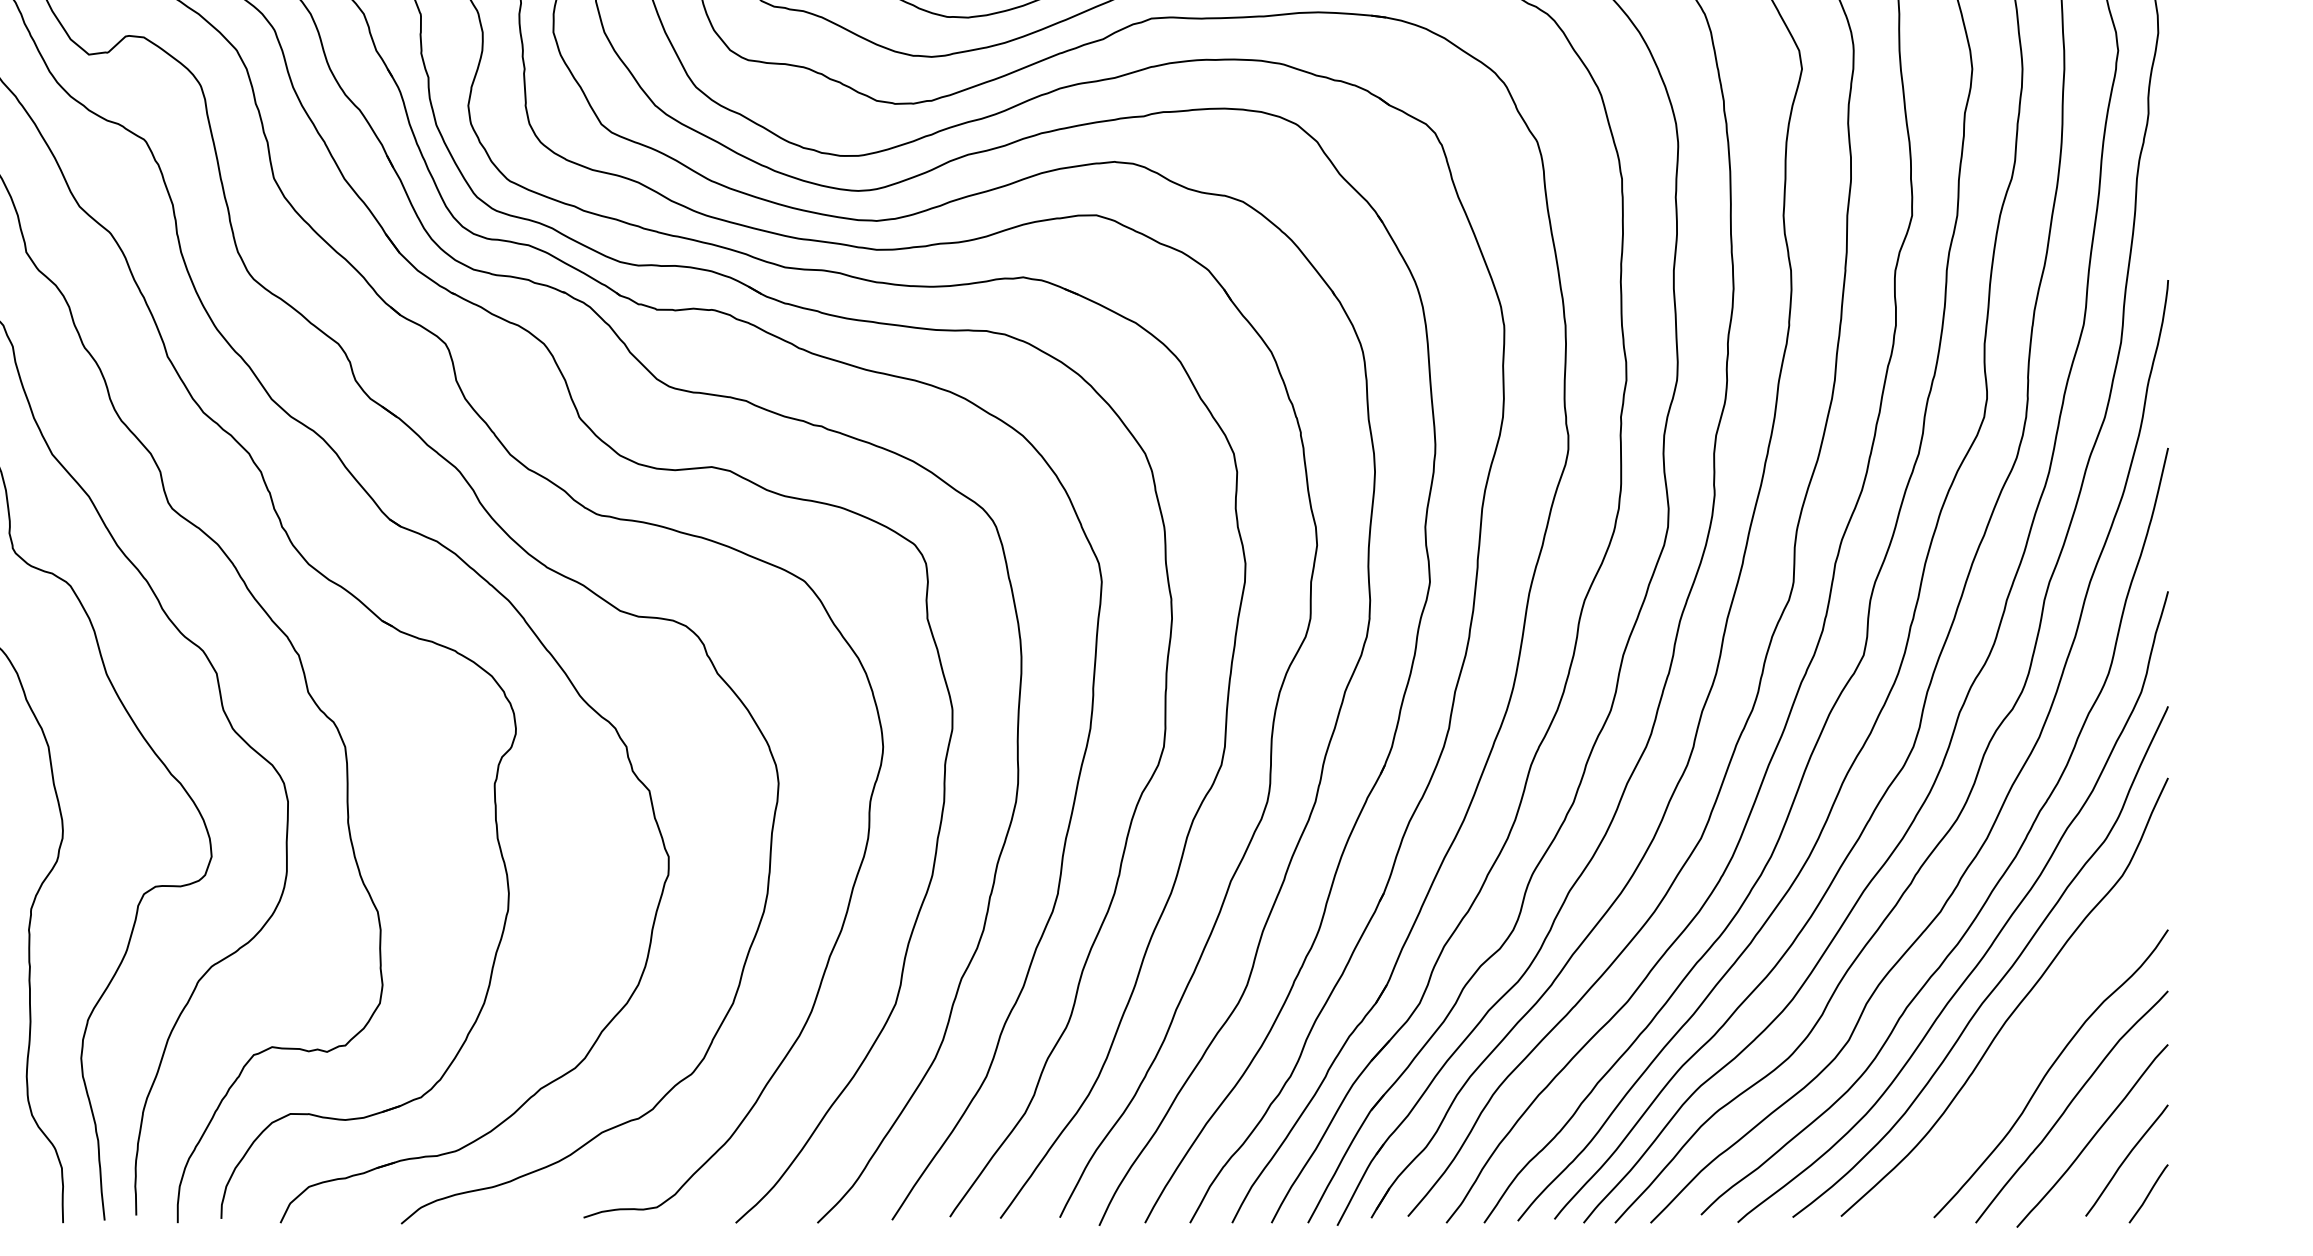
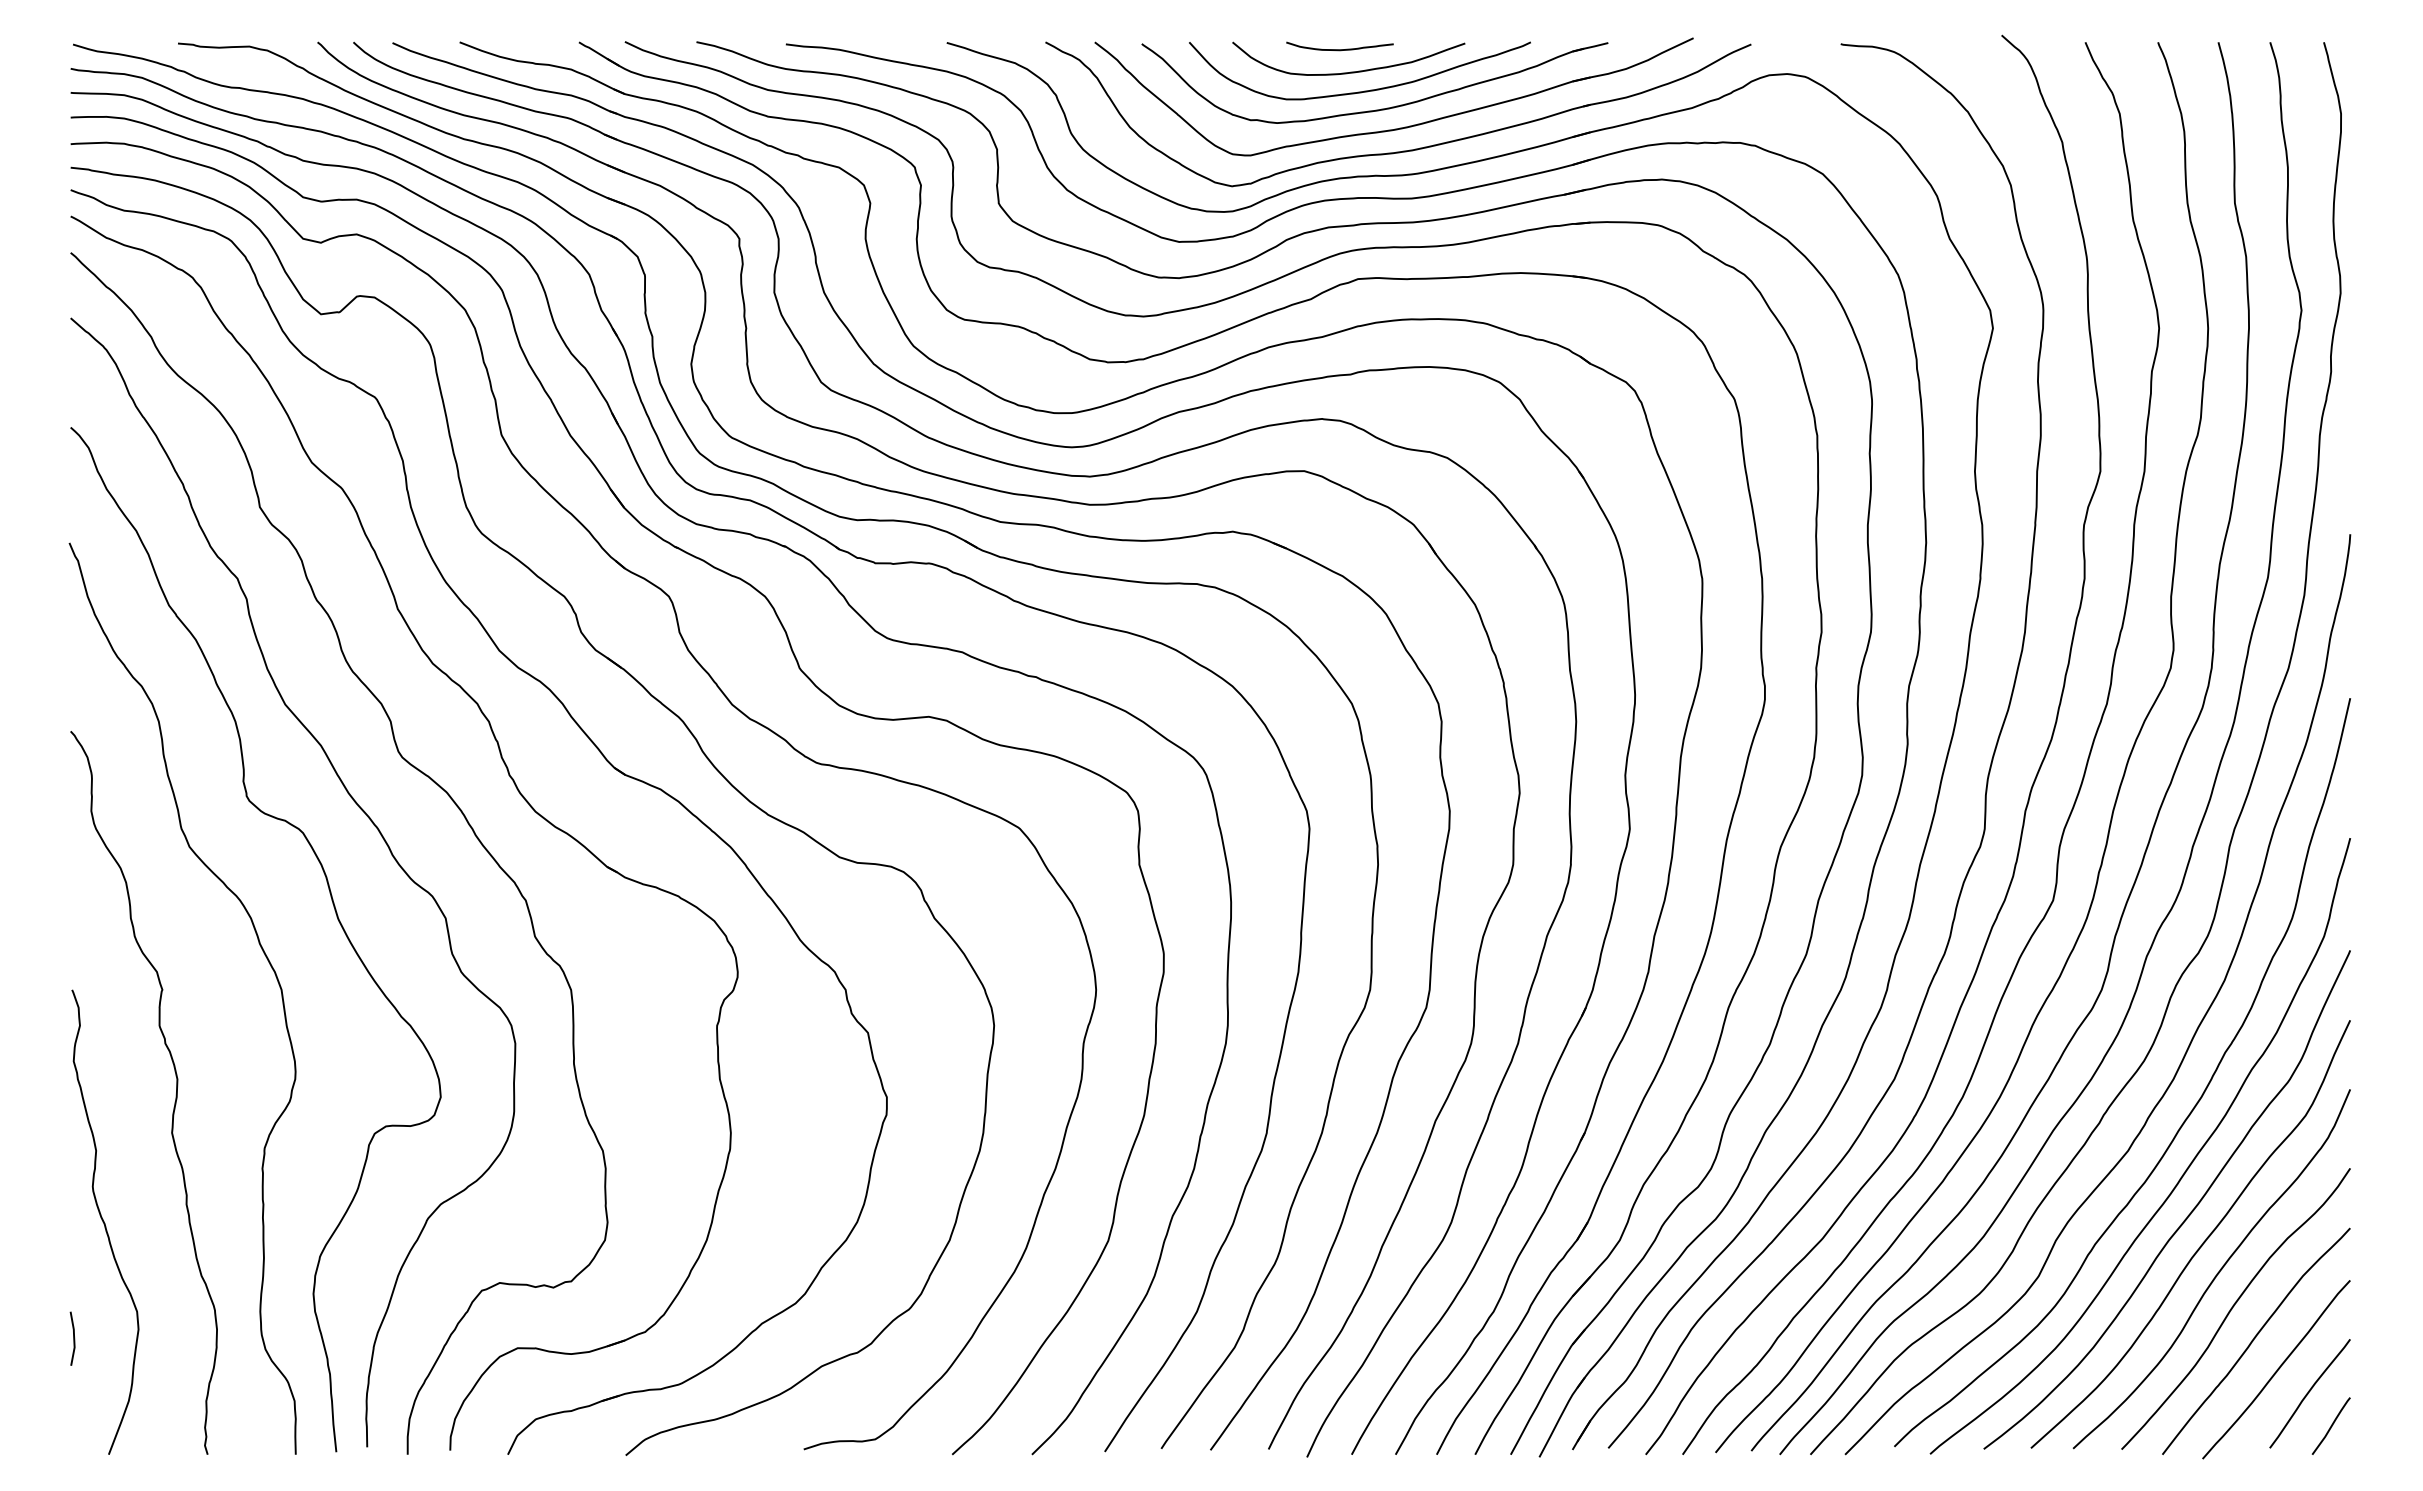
curve: (2031, 1037) -> (2216, 1273), added

